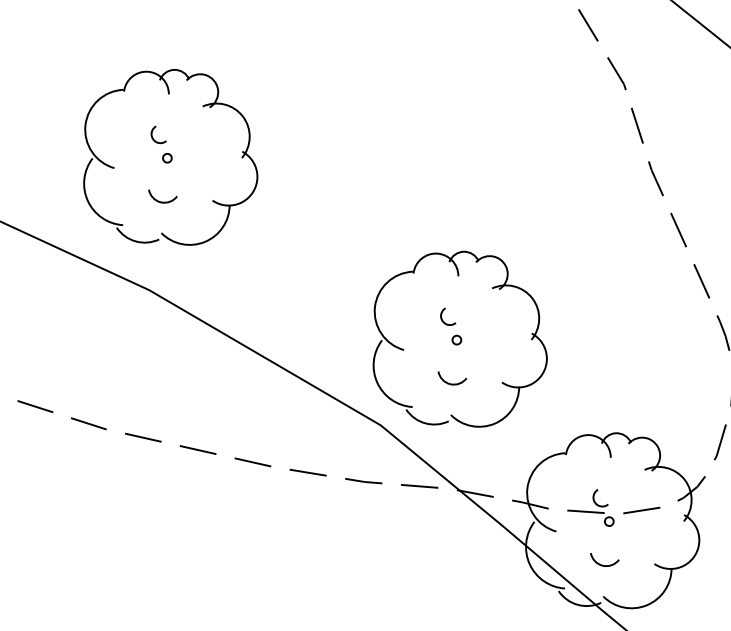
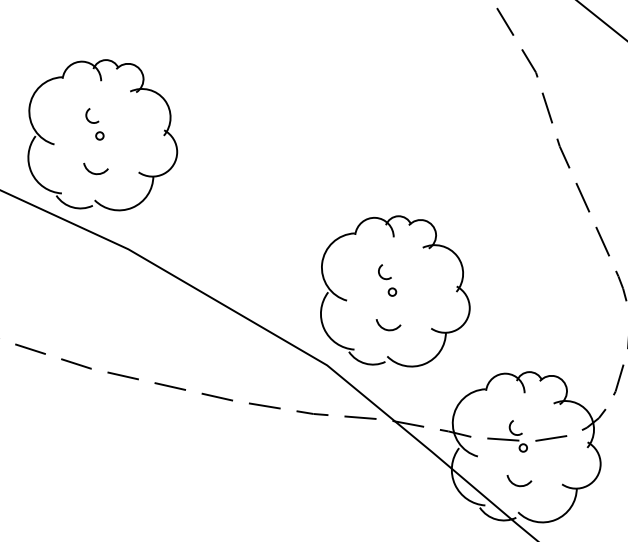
part: (170, 157) -> (102, 135), moved

